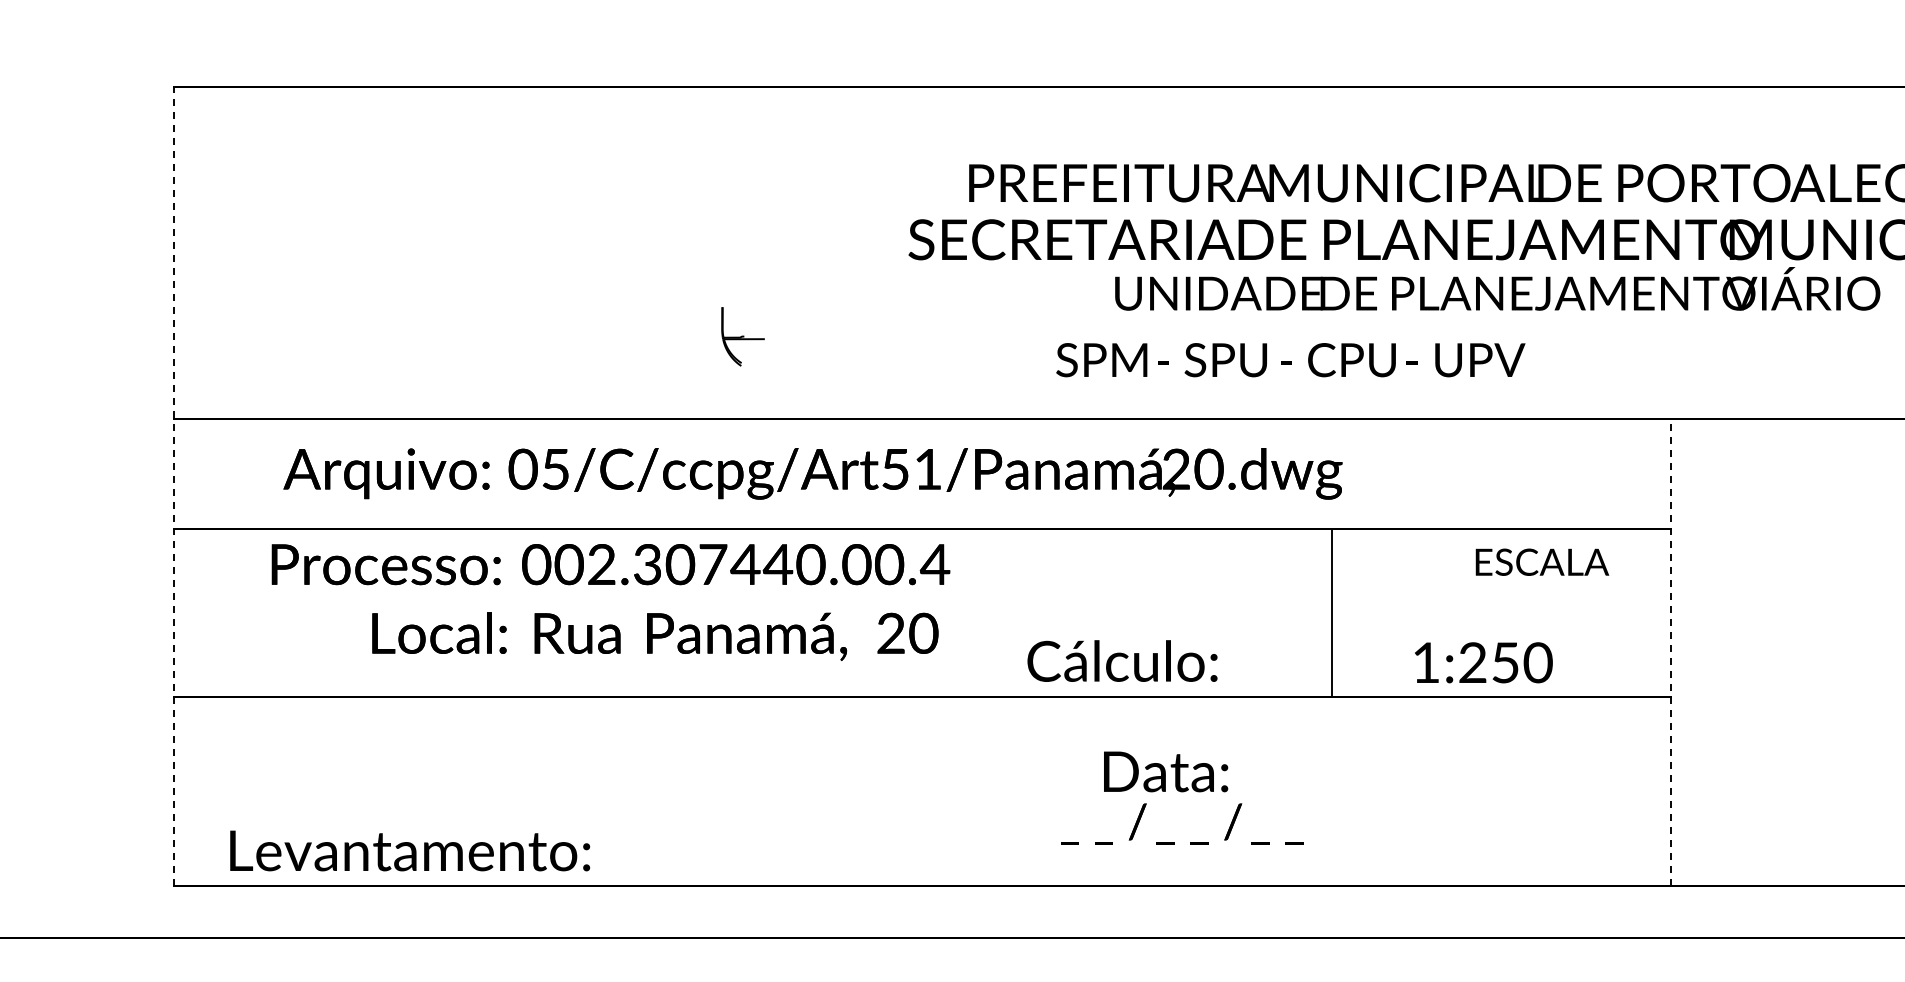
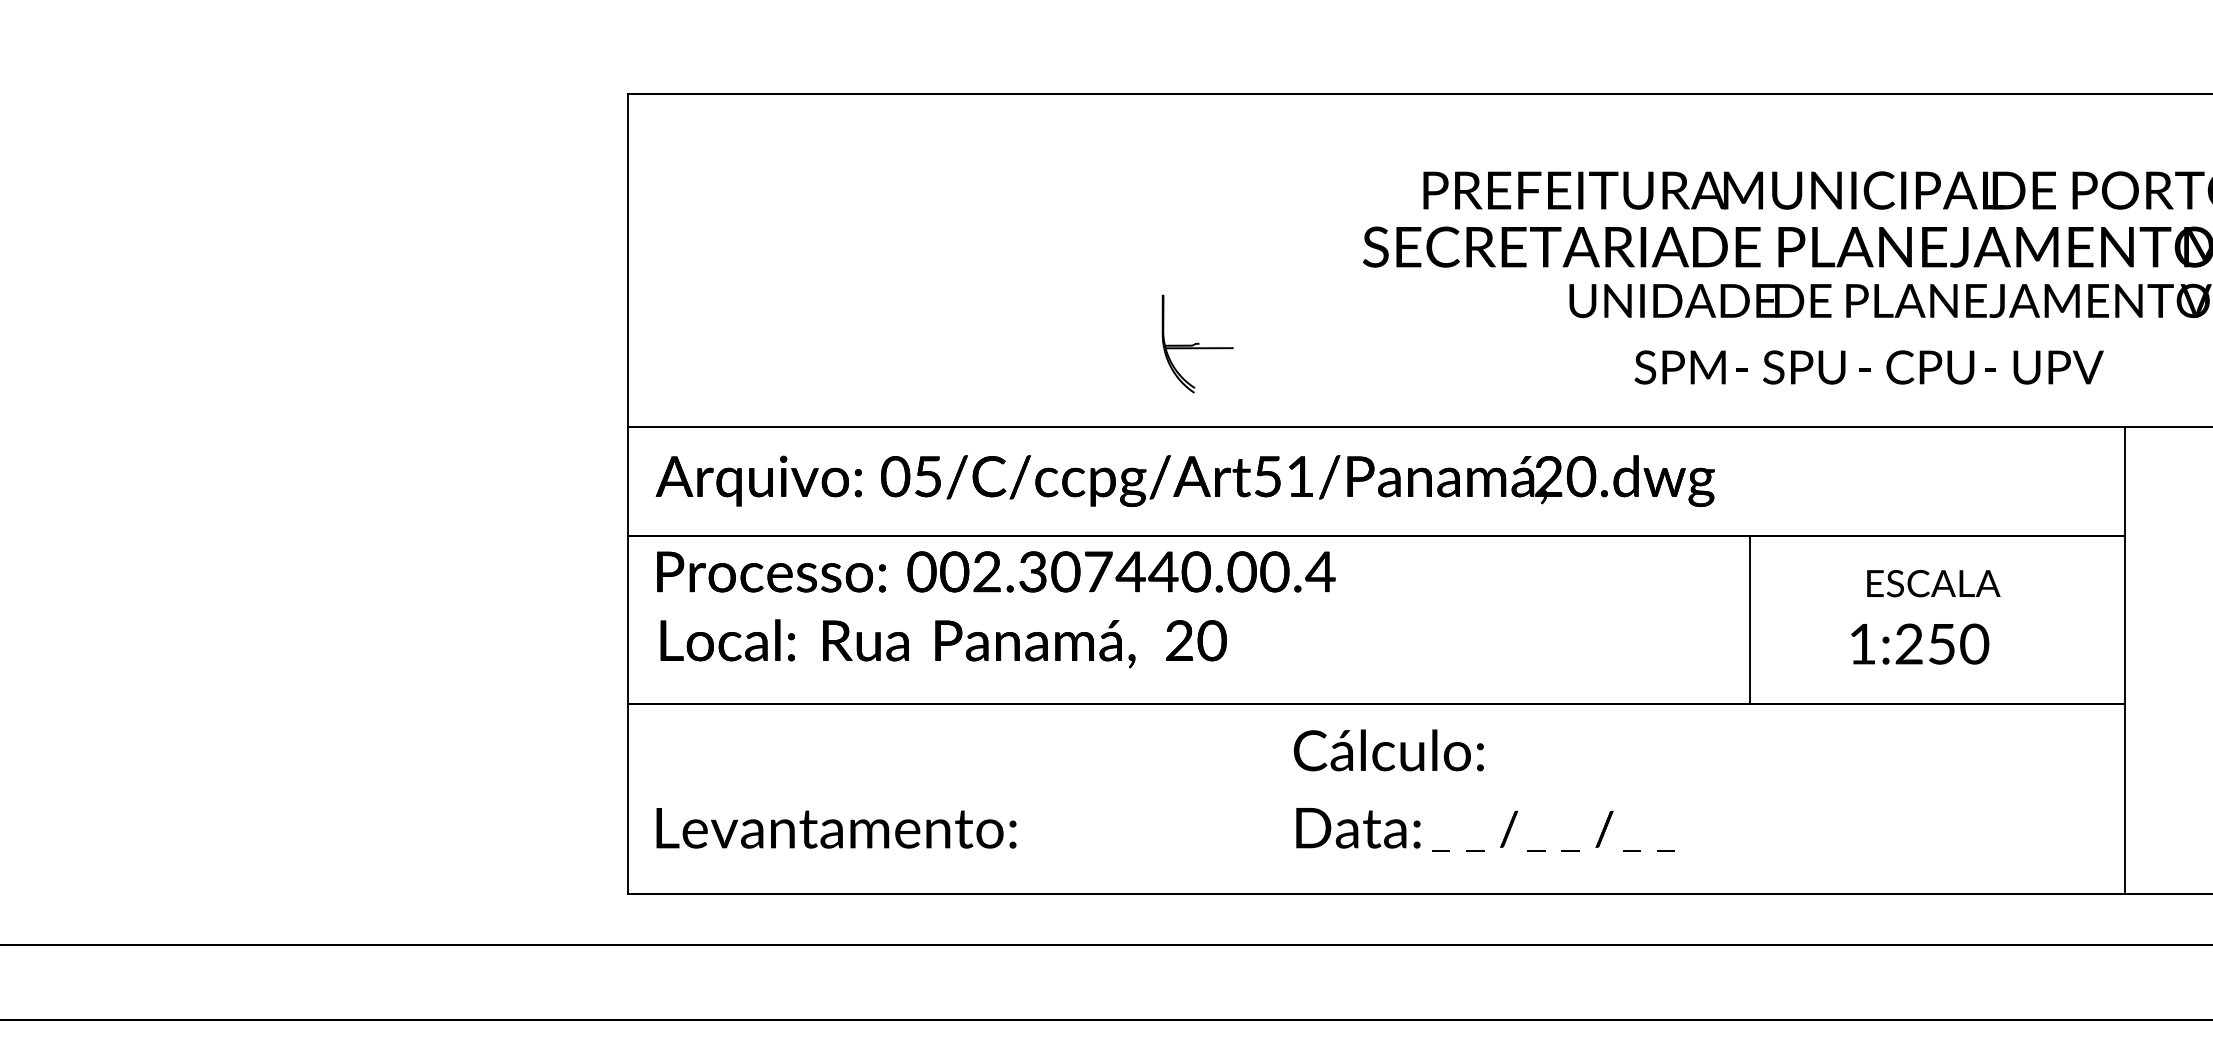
part: (743, 336) -> (1197, 343), size x1.67
text: (1290, 360) -> (1868, 367), moved
text: (812, 474) -> (1184, 481), moved
line: (174, 486) -> (628, 493), dashed -> solid
text: (1542, 562) -> (1933, 583), moved
text: (611, 564) -> (996, 571), moved
line: (1332, 613) -> (1749, 620), moved
text: (655, 636) -> (943, 643), moved
line: (1671, 652) -> (2125, 659), dashed -> solid
text: (1122, 661) -> (1388, 750), moved
text: (1484, 662) -> (1920, 643), moved
text: (1166, 772) -> (1358, 828), moved
text: (1182, 823) -> (1553, 830), moved
text: (410, 851) -> (836, 828), moved

